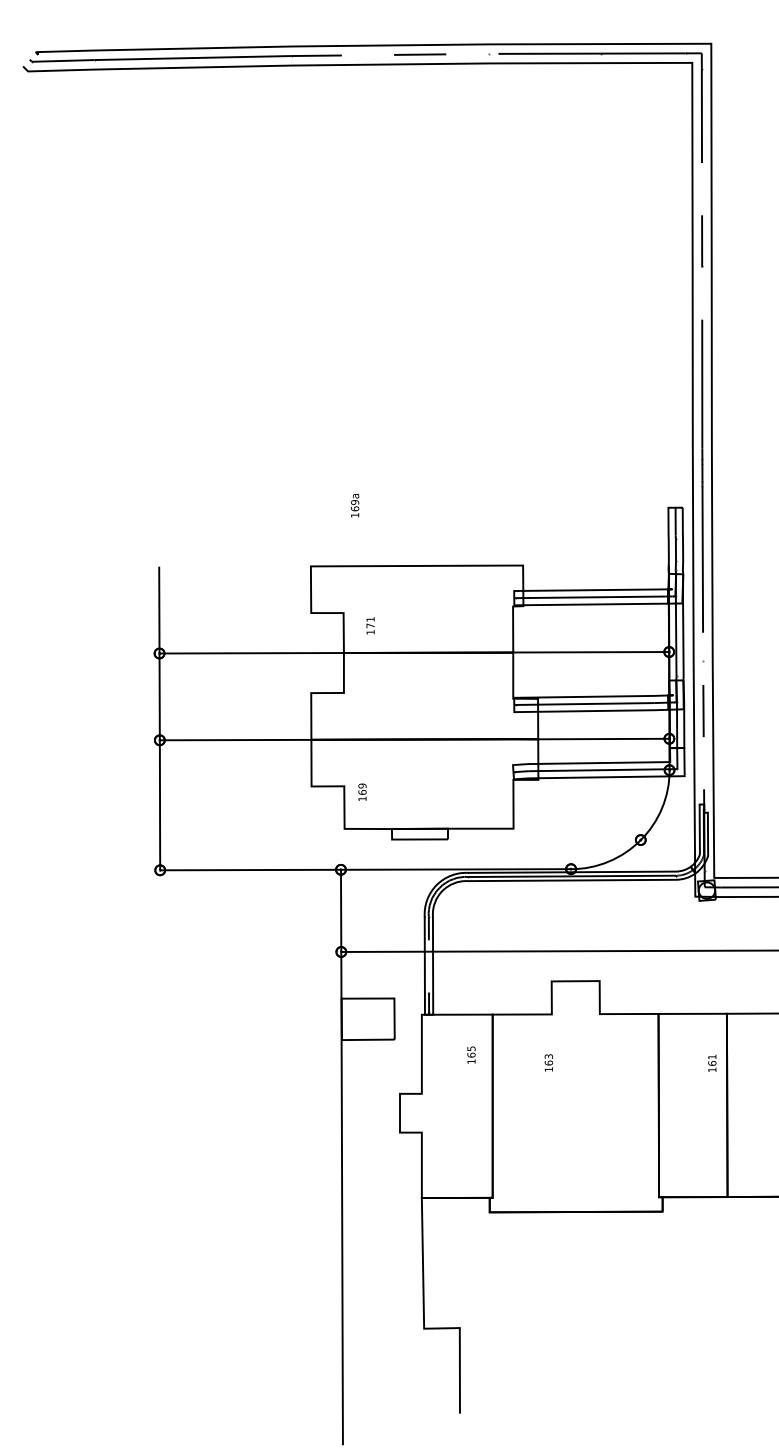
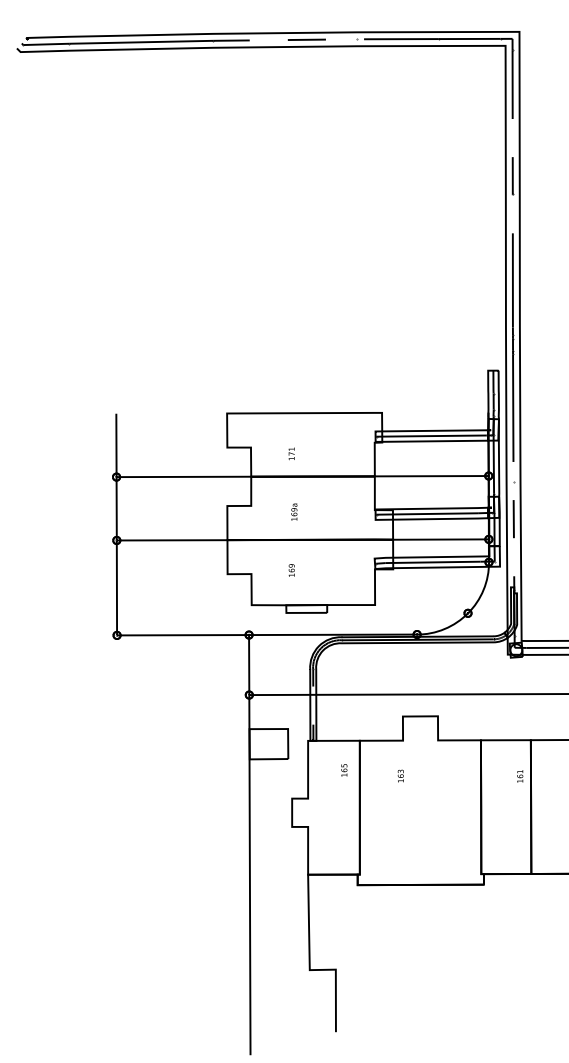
text: (355, 504) -> (294, 511), moved
text: (370, 625) -> (291, 453), moved
text: (362, 792) -> (291, 570), moved

